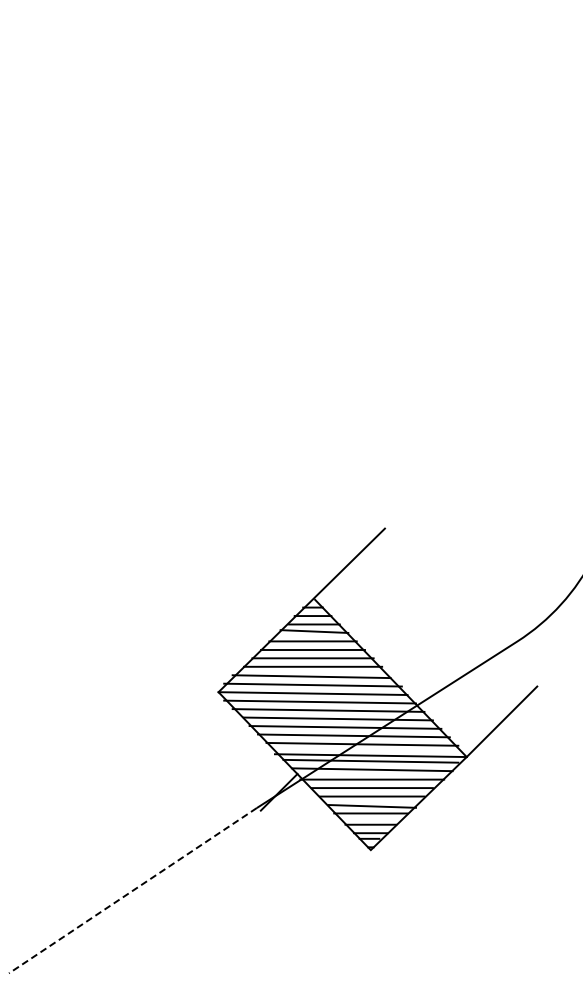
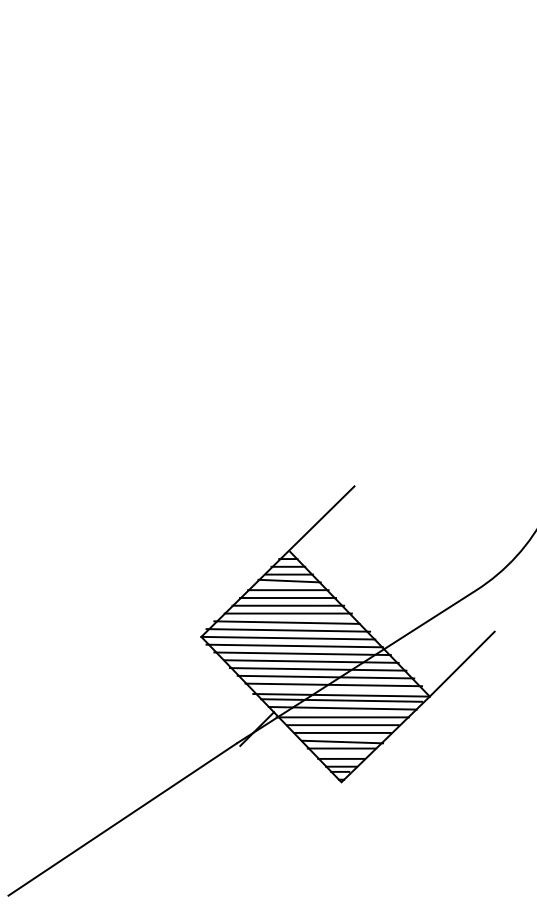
line: (132, 890) -> (122, 819), dashed -> solid

